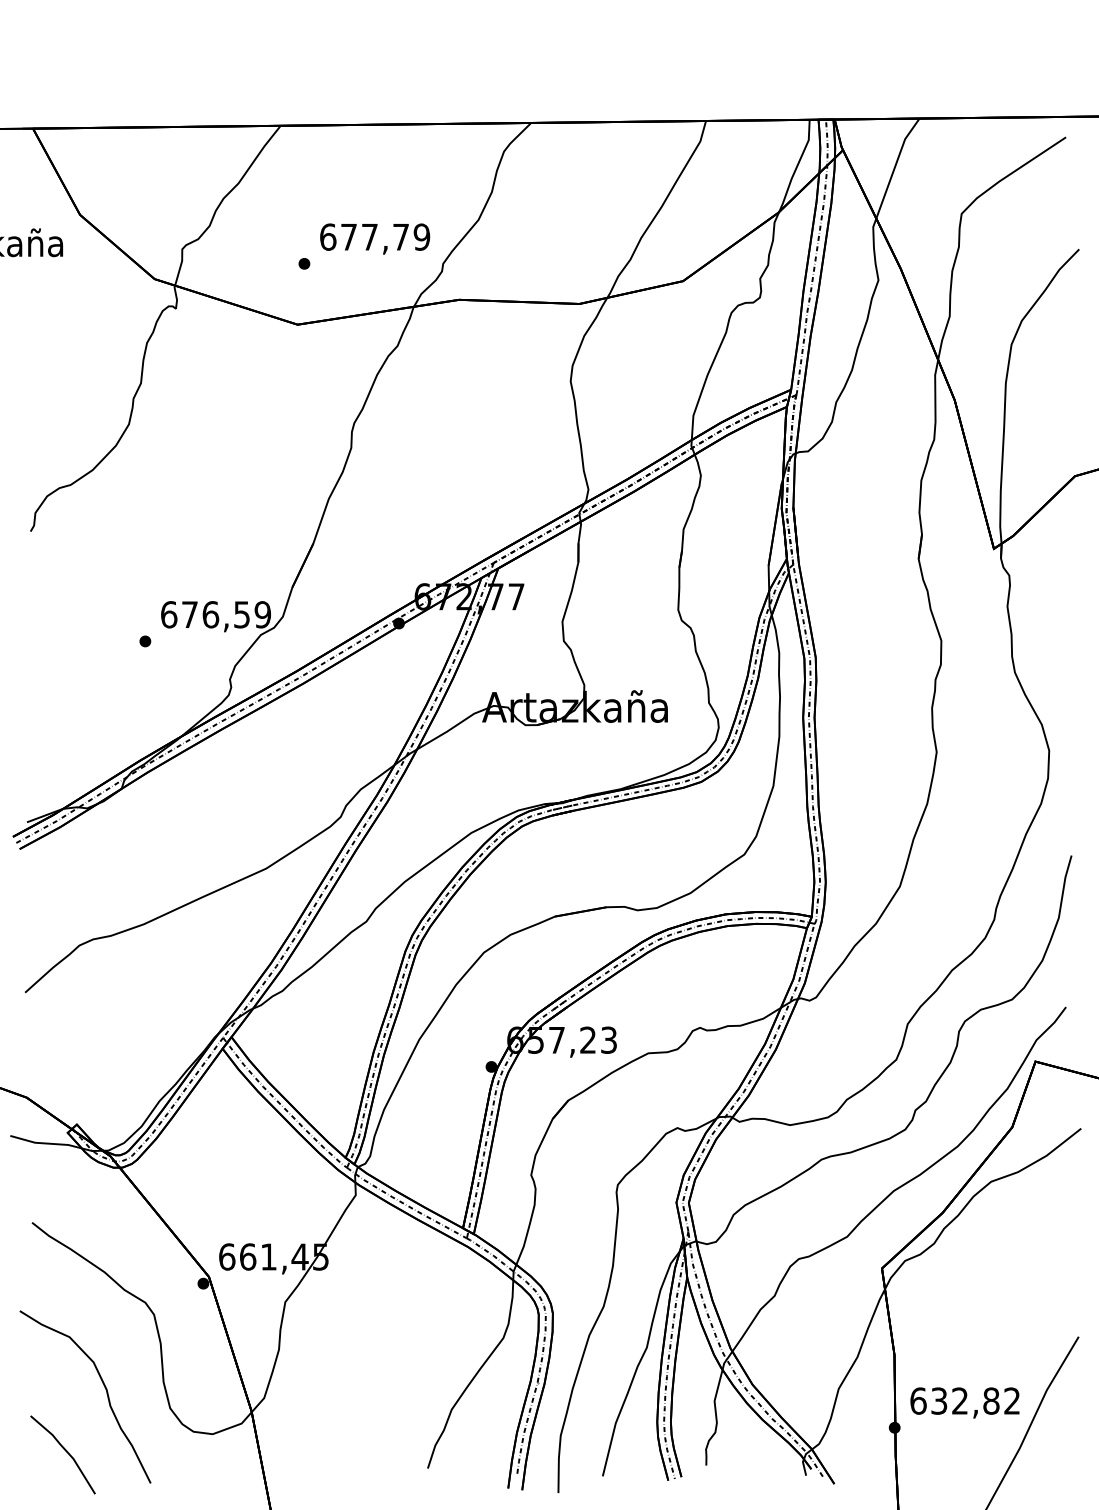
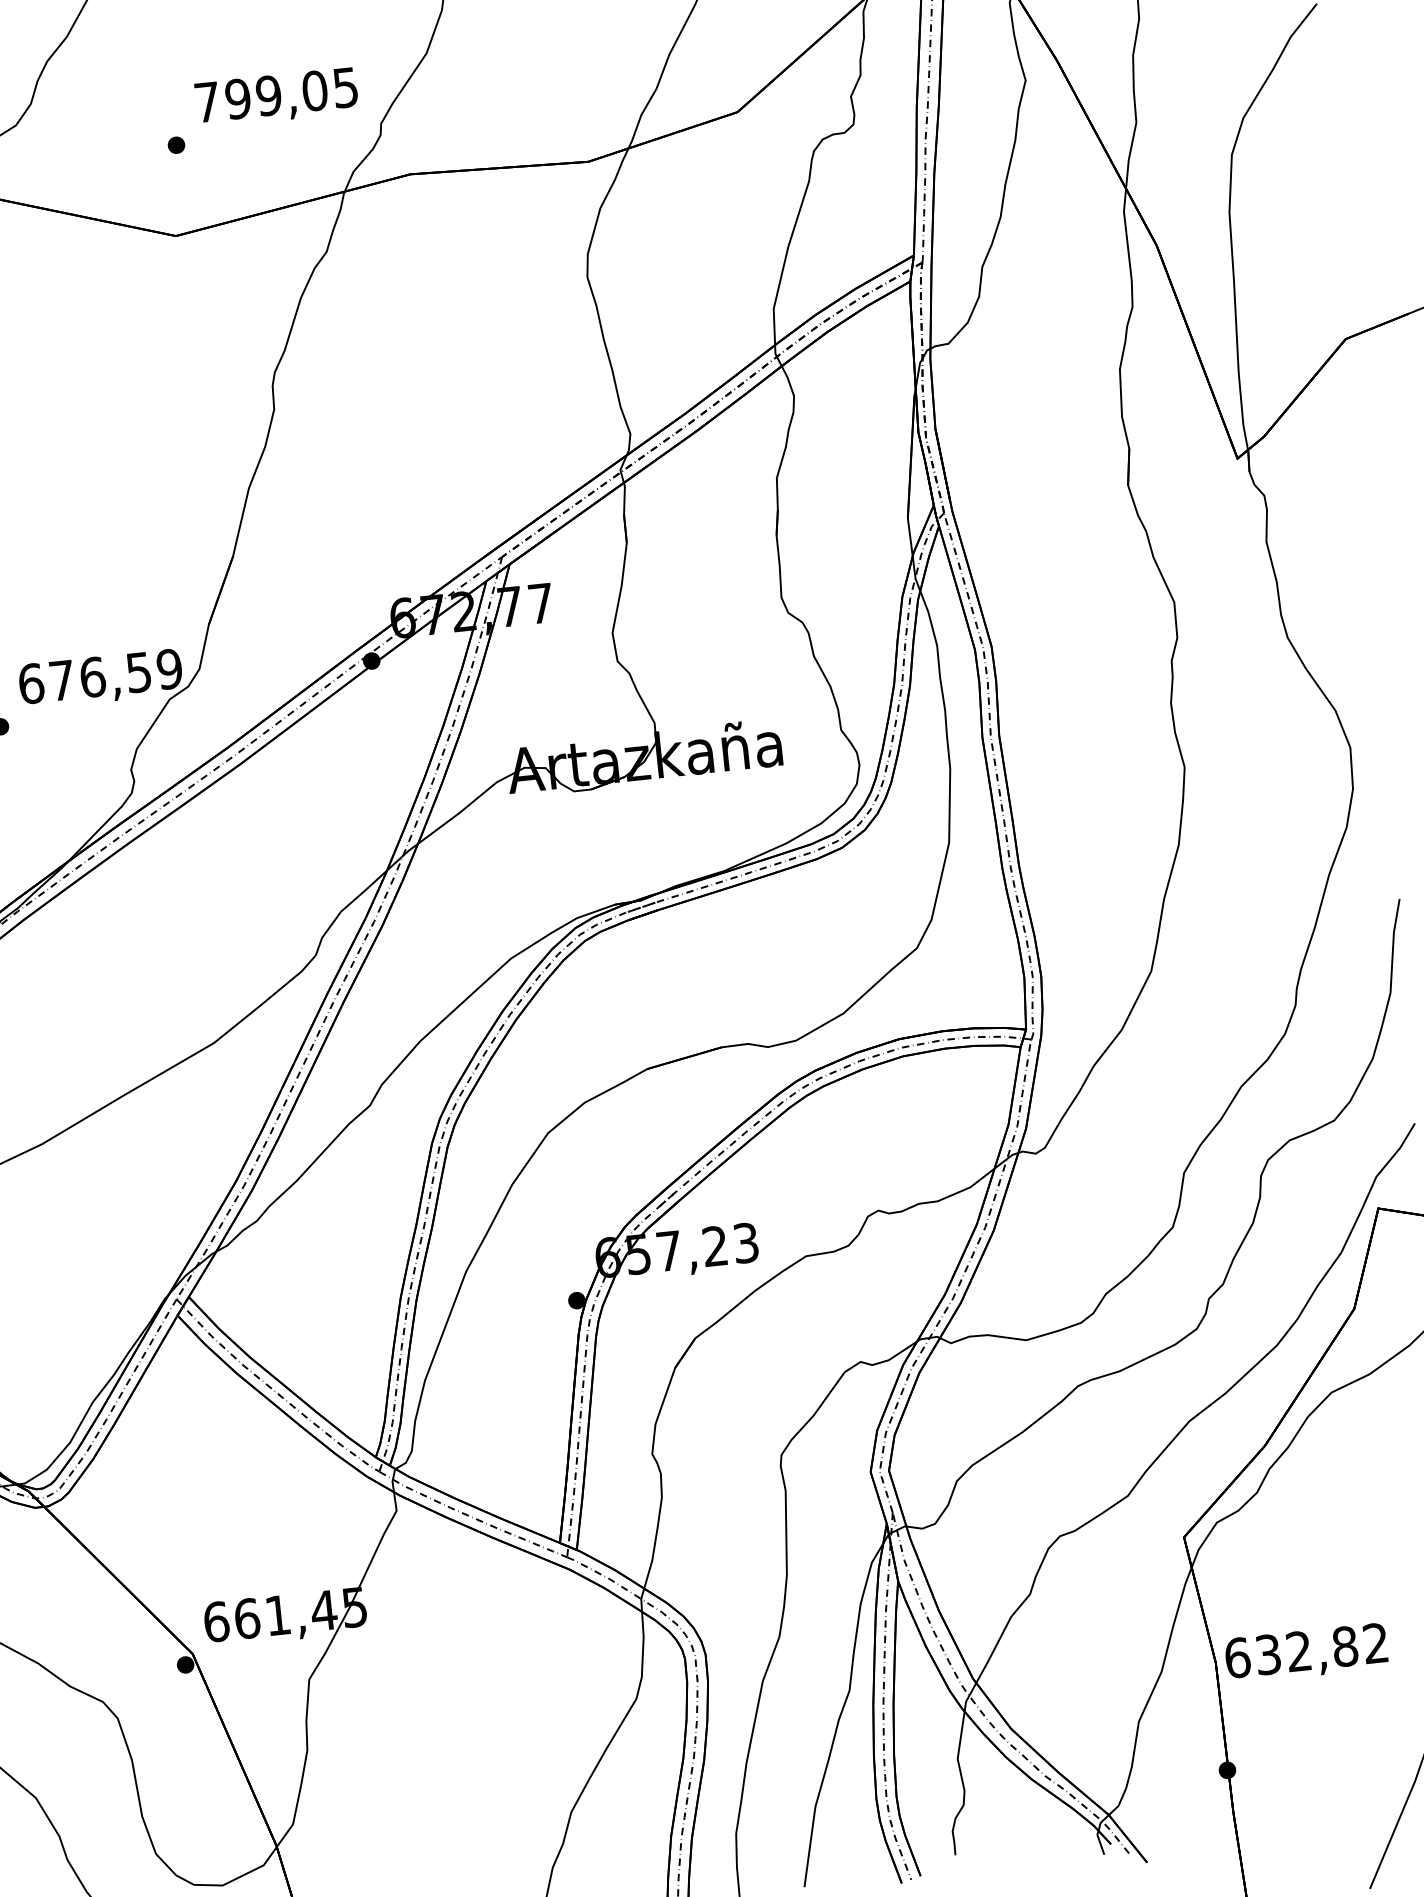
text: (375, 236) -> (277, 93), 677,79 -> 799,05
text: (964, 1402) -> (1305, 1652), moved

